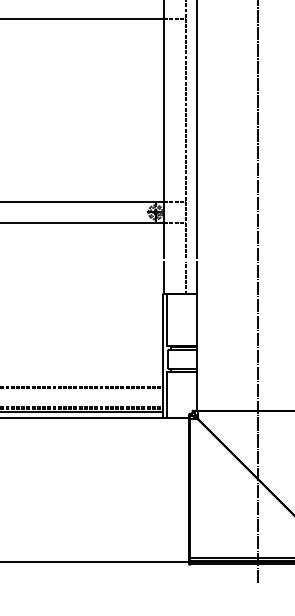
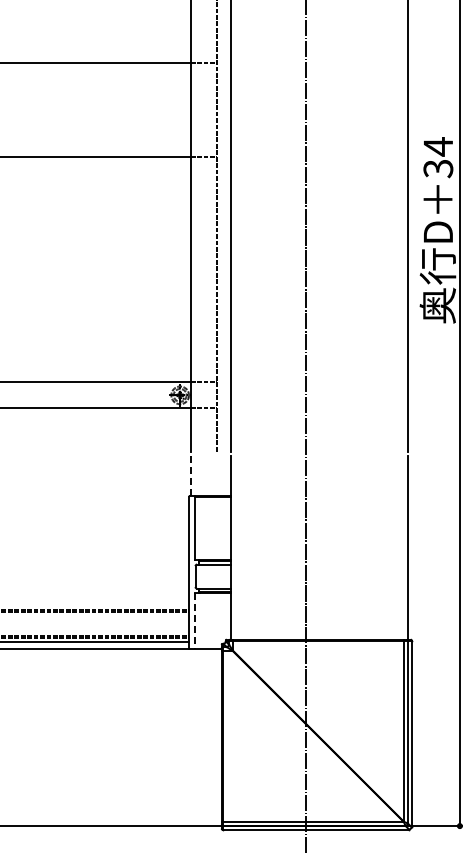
line: (164, 278) -> (190, 476), solid -> dashed
line: (185, 278) -> (217, 476), removed
line: (167, 395) -> (194, 621), solid -> dashed

